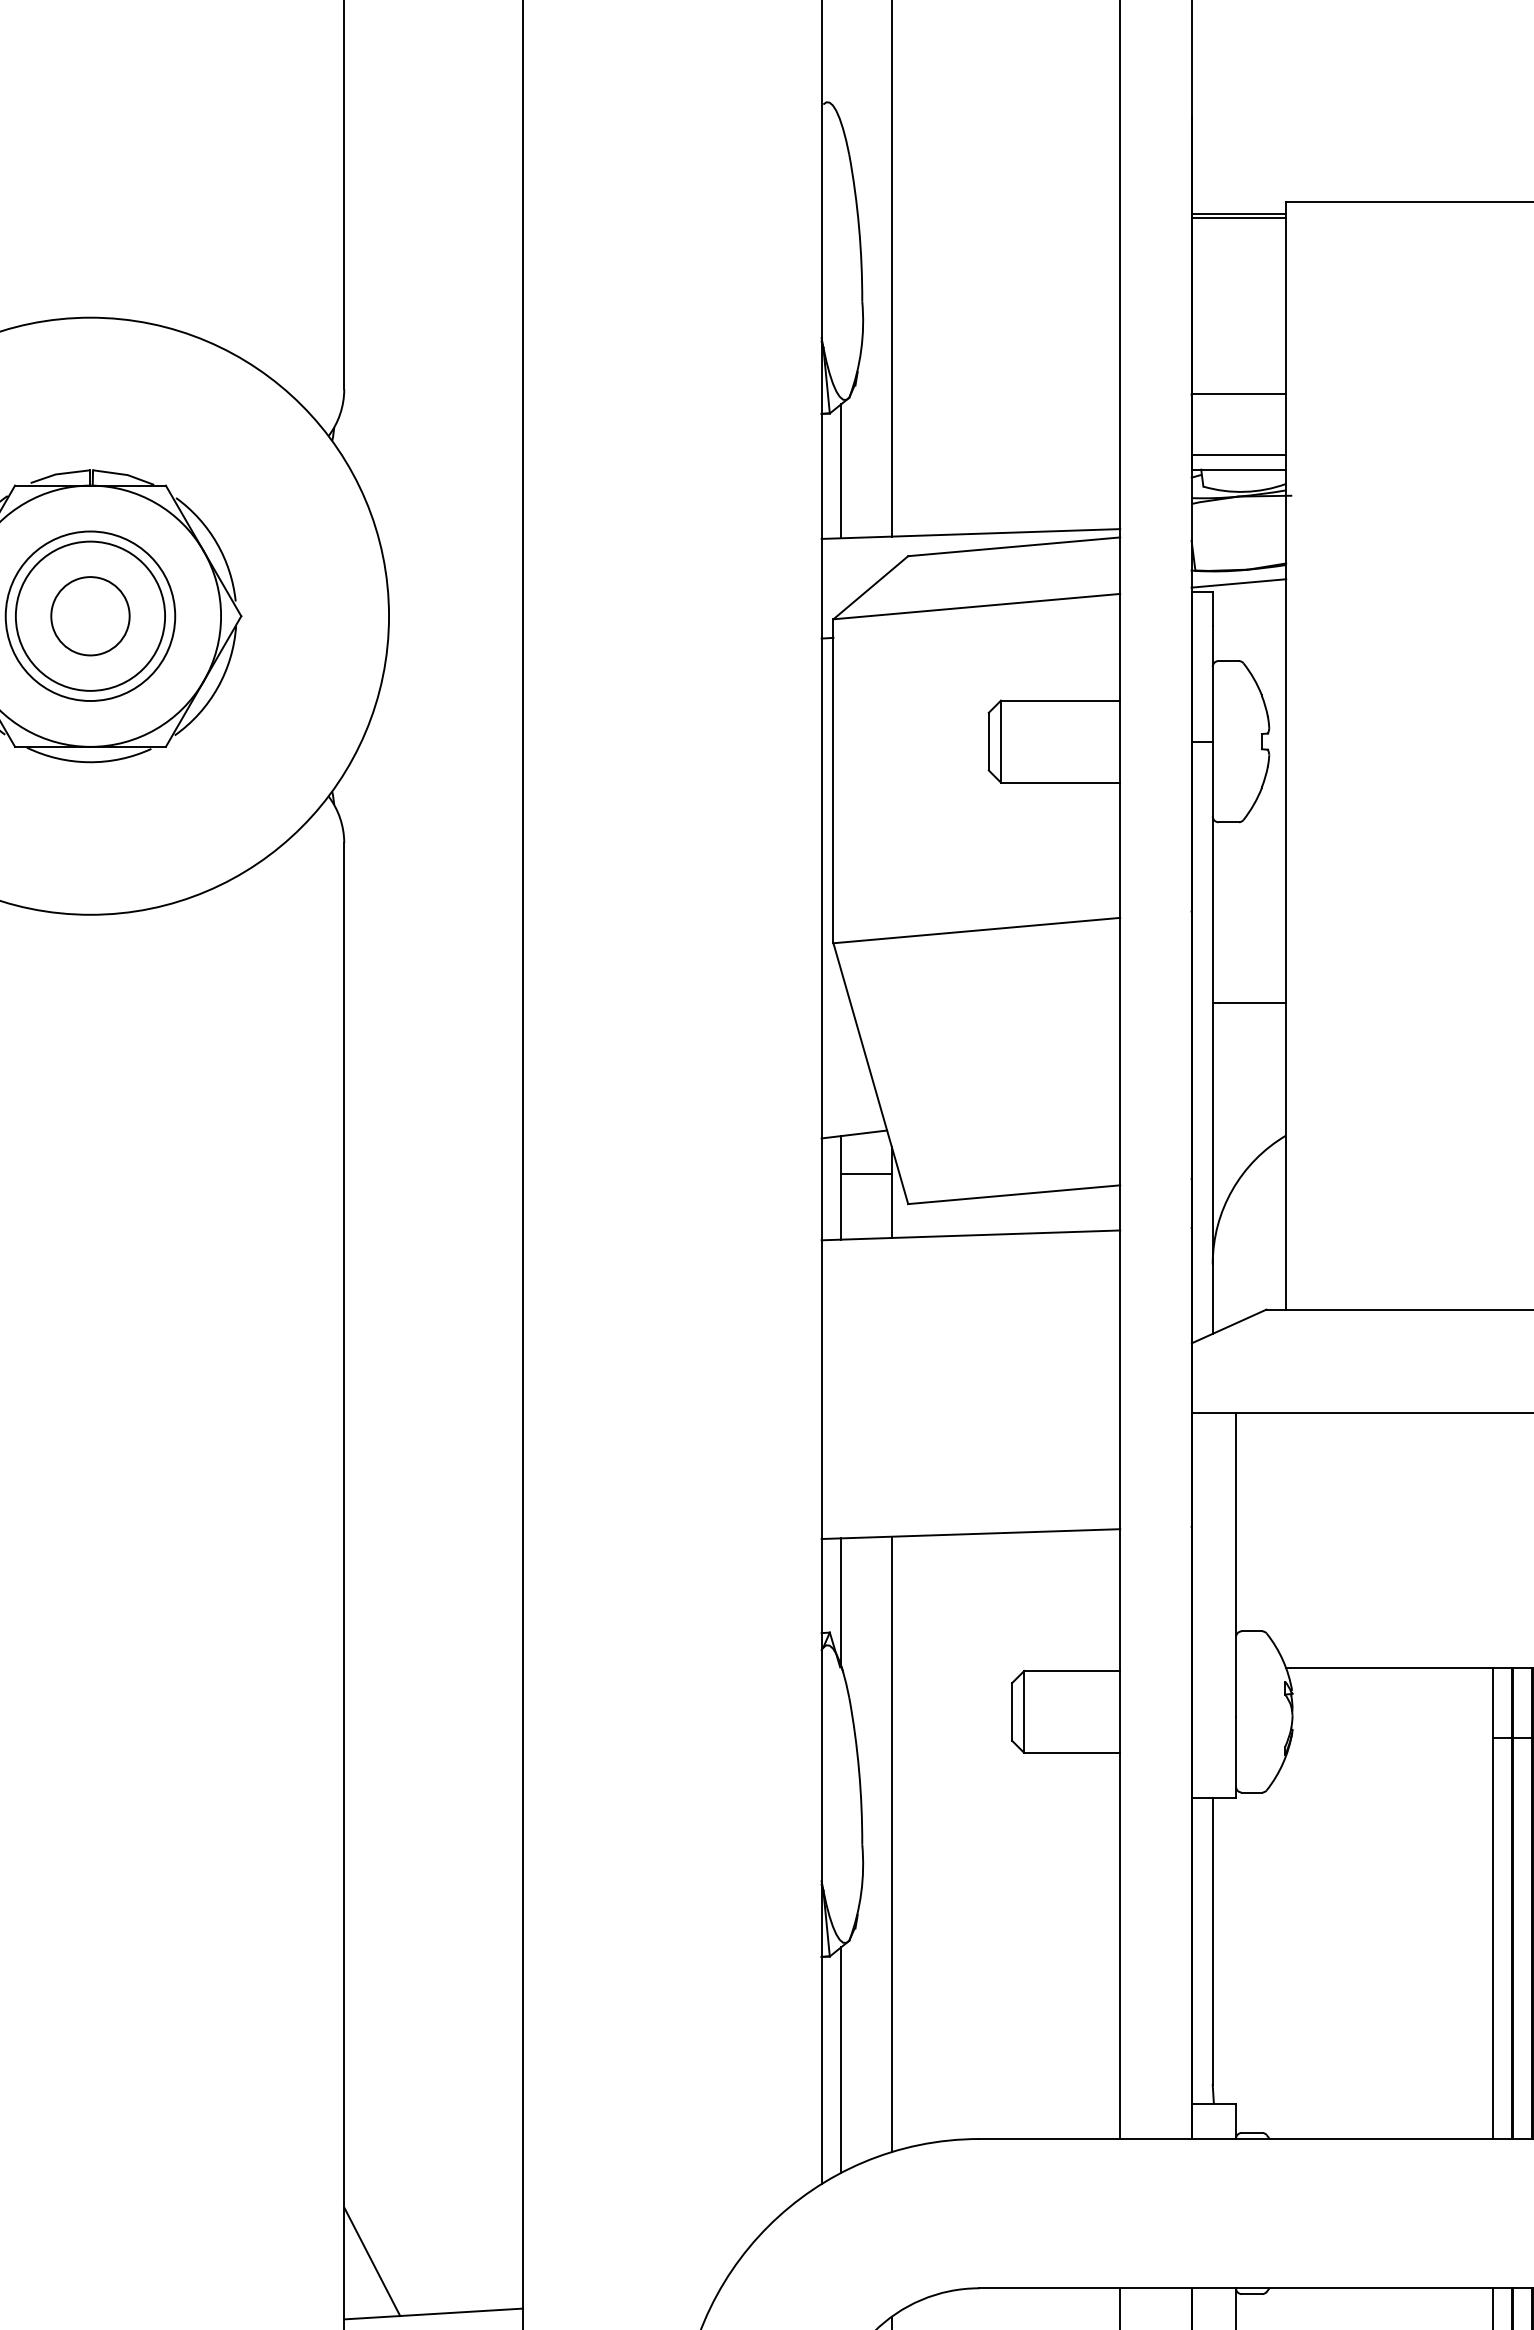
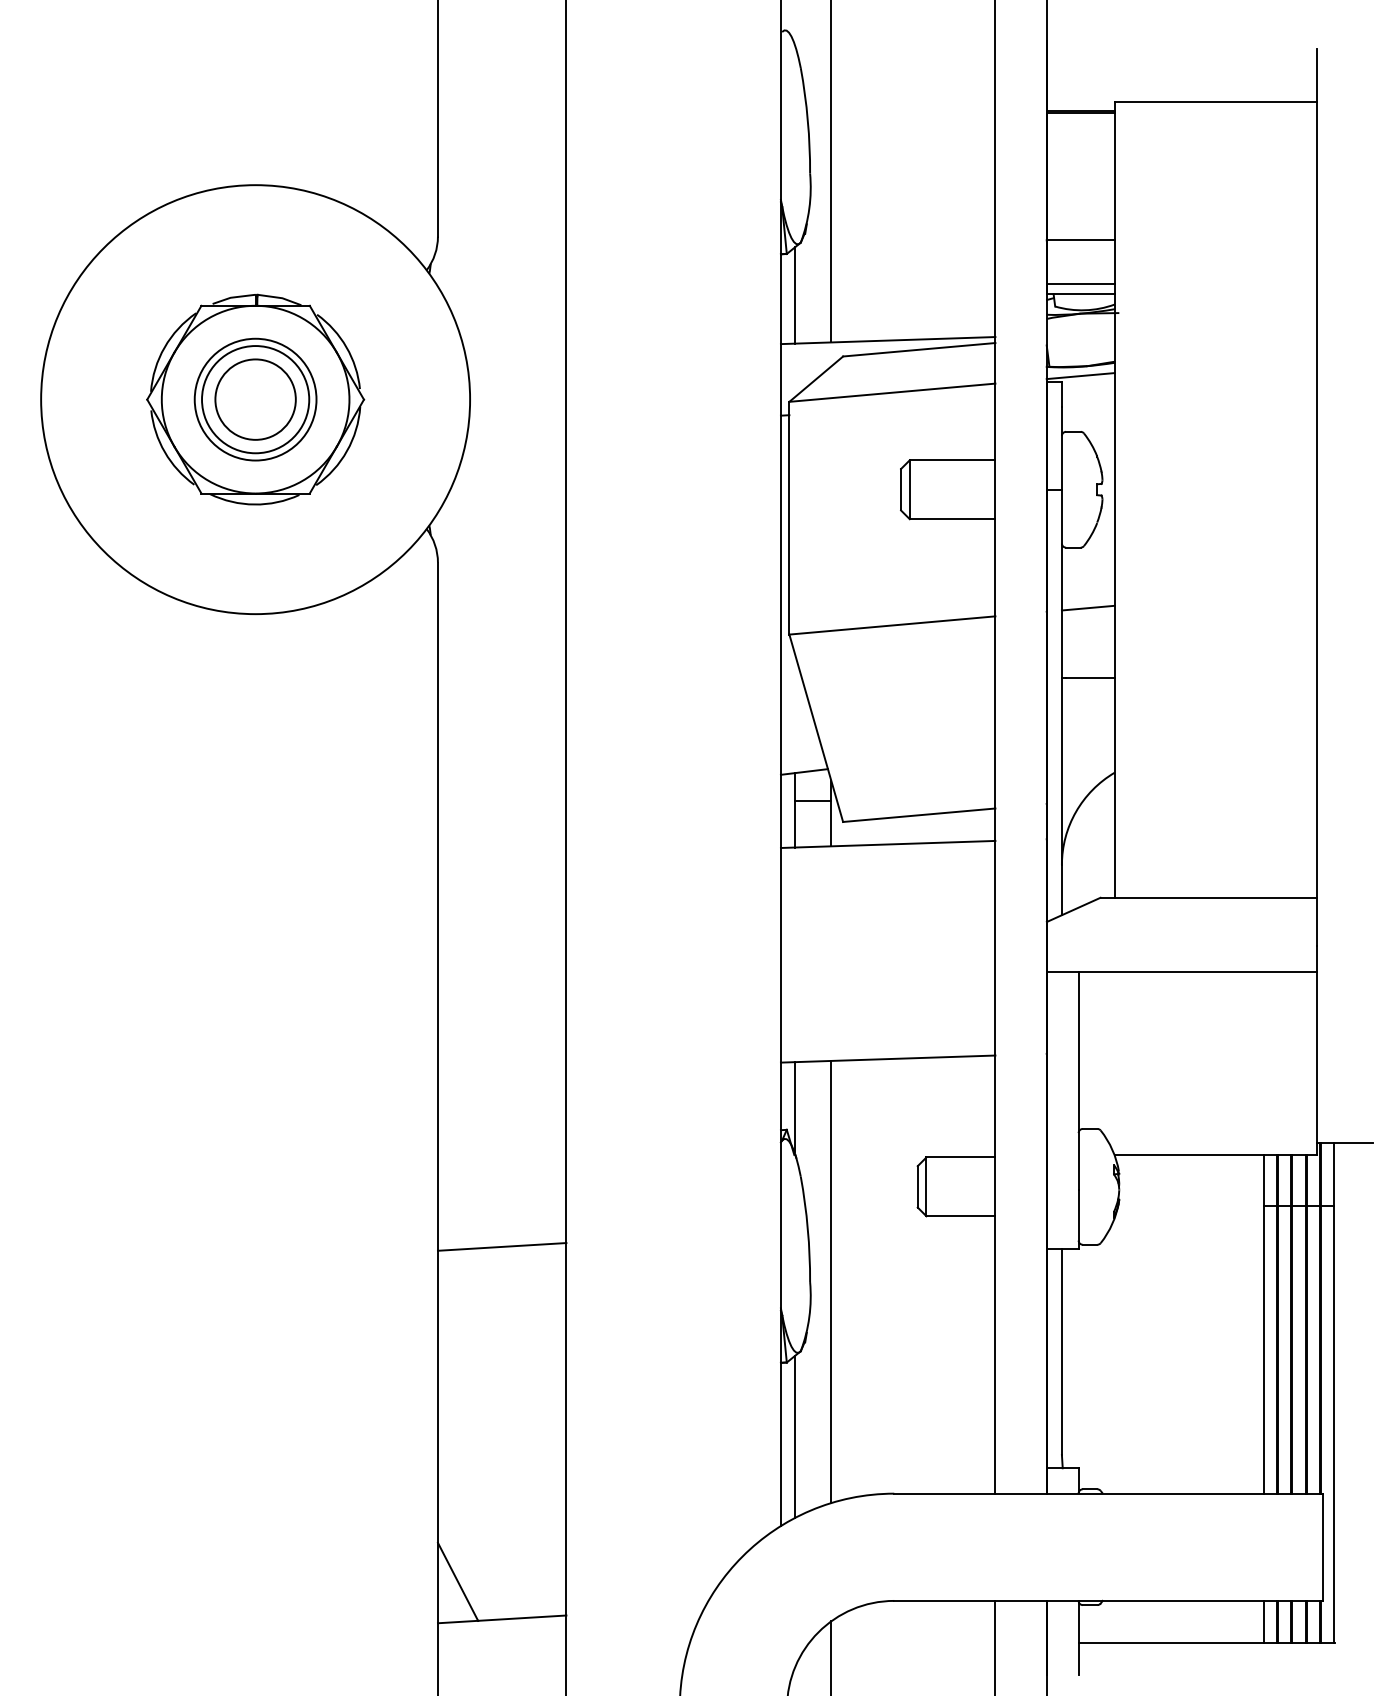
circle: (90, 616) -> (255, 399), size x1.43
line: (1248, 905) -> (1087, 607), added
line: (432, 1794) -> (501, 1246), added

